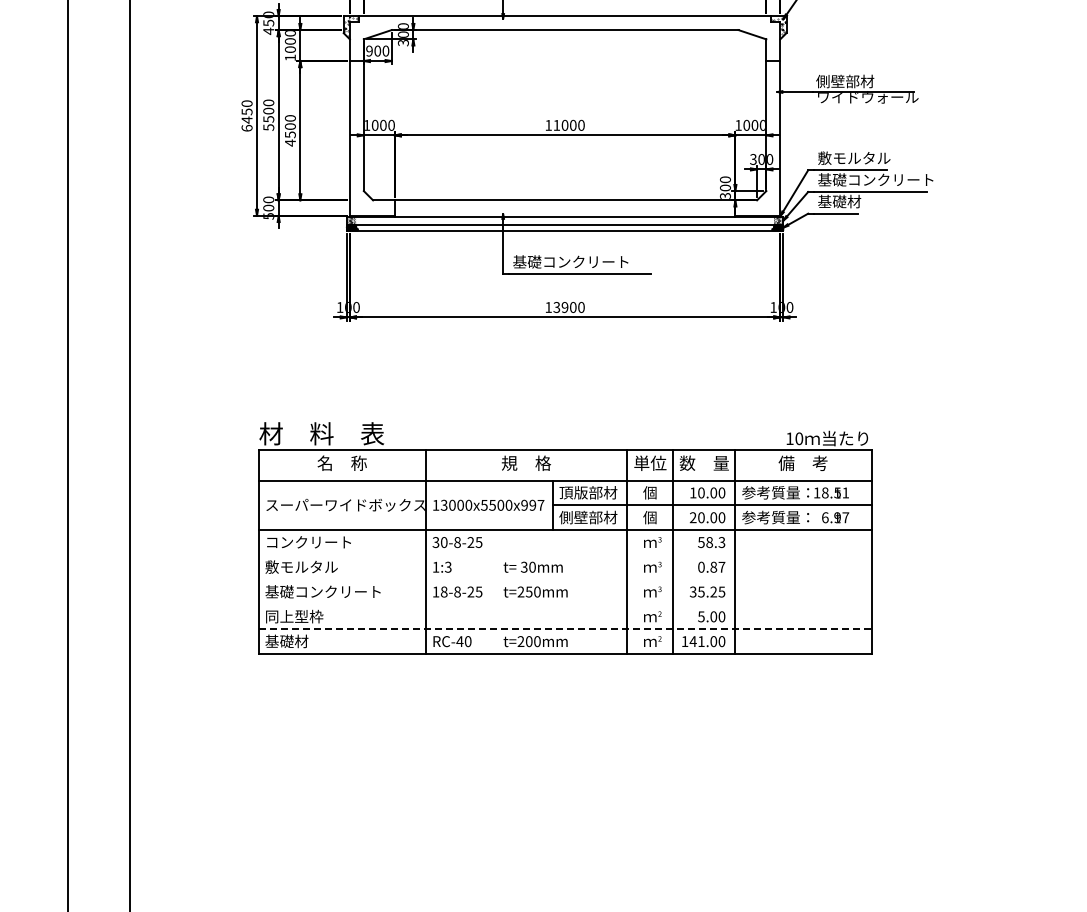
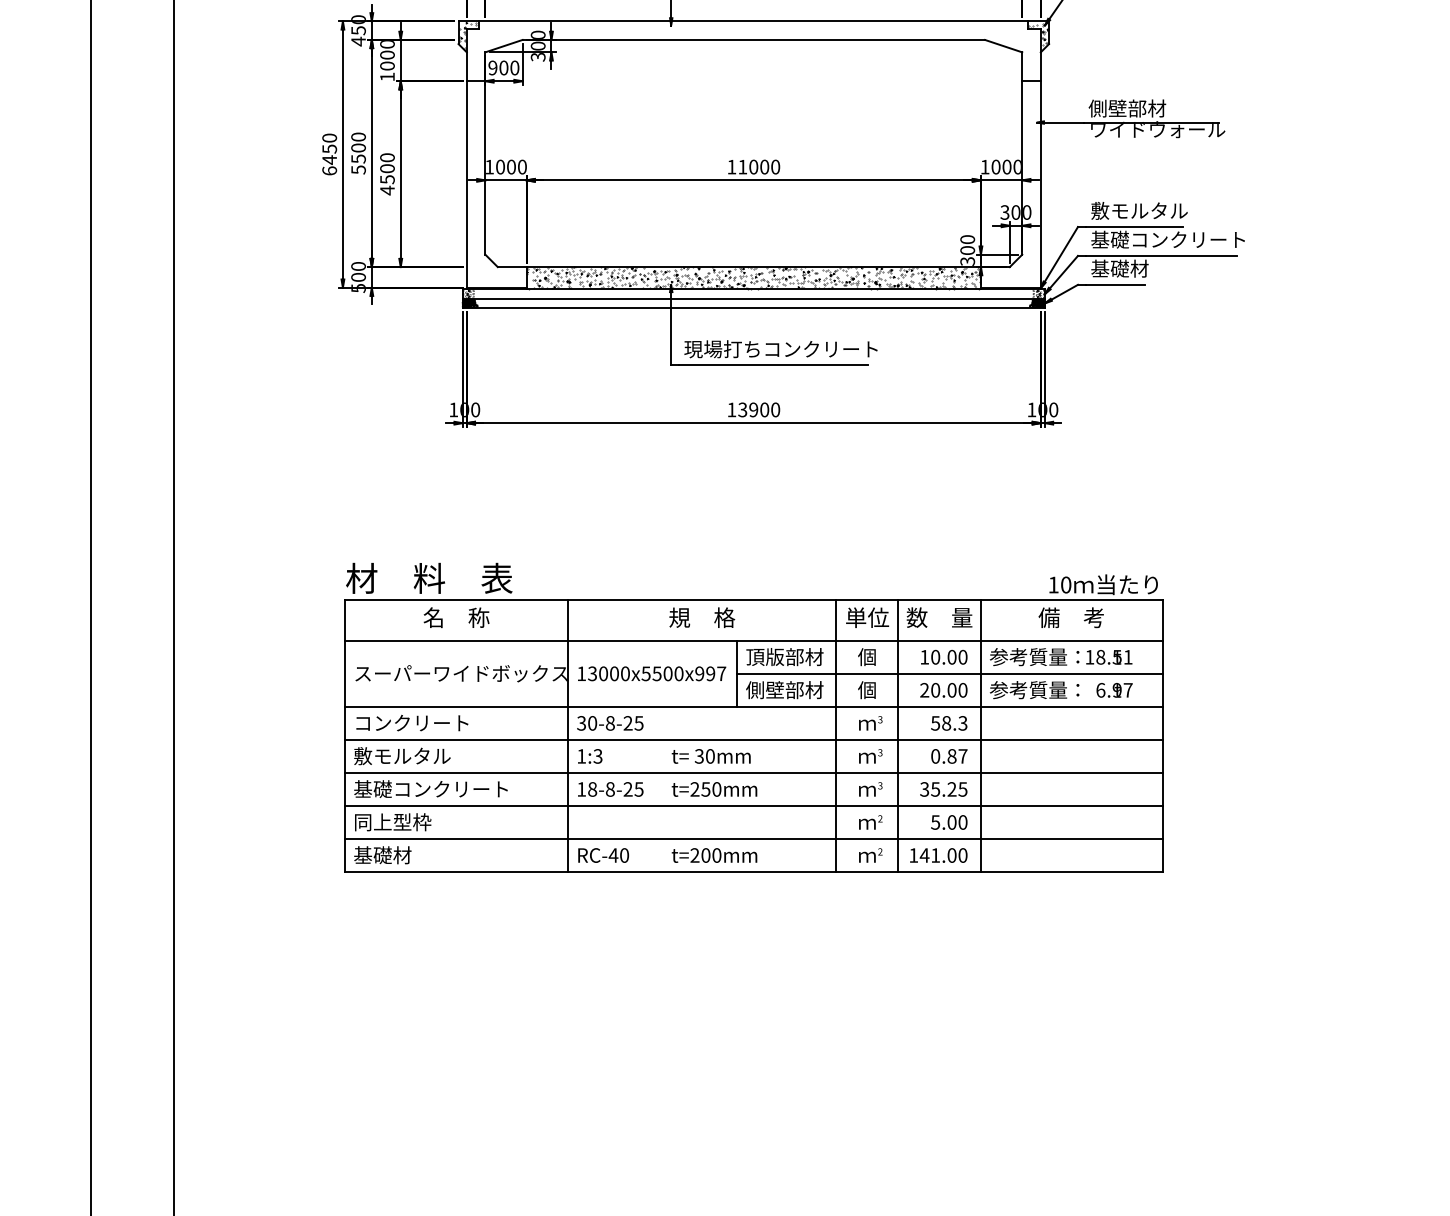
hatch: (564, 208) -> (753, 277), added
text: (585, 261) -> (781, 348), 基礎コンクリート -> 現場打ちコンクリート
line: (564, 554) -> (753, 739), added
line: (564, 579) -> (753, 772), added
line: (564, 604) -> (753, 806), added
line: (565, 629) -> (754, 839), dashed -> solid

